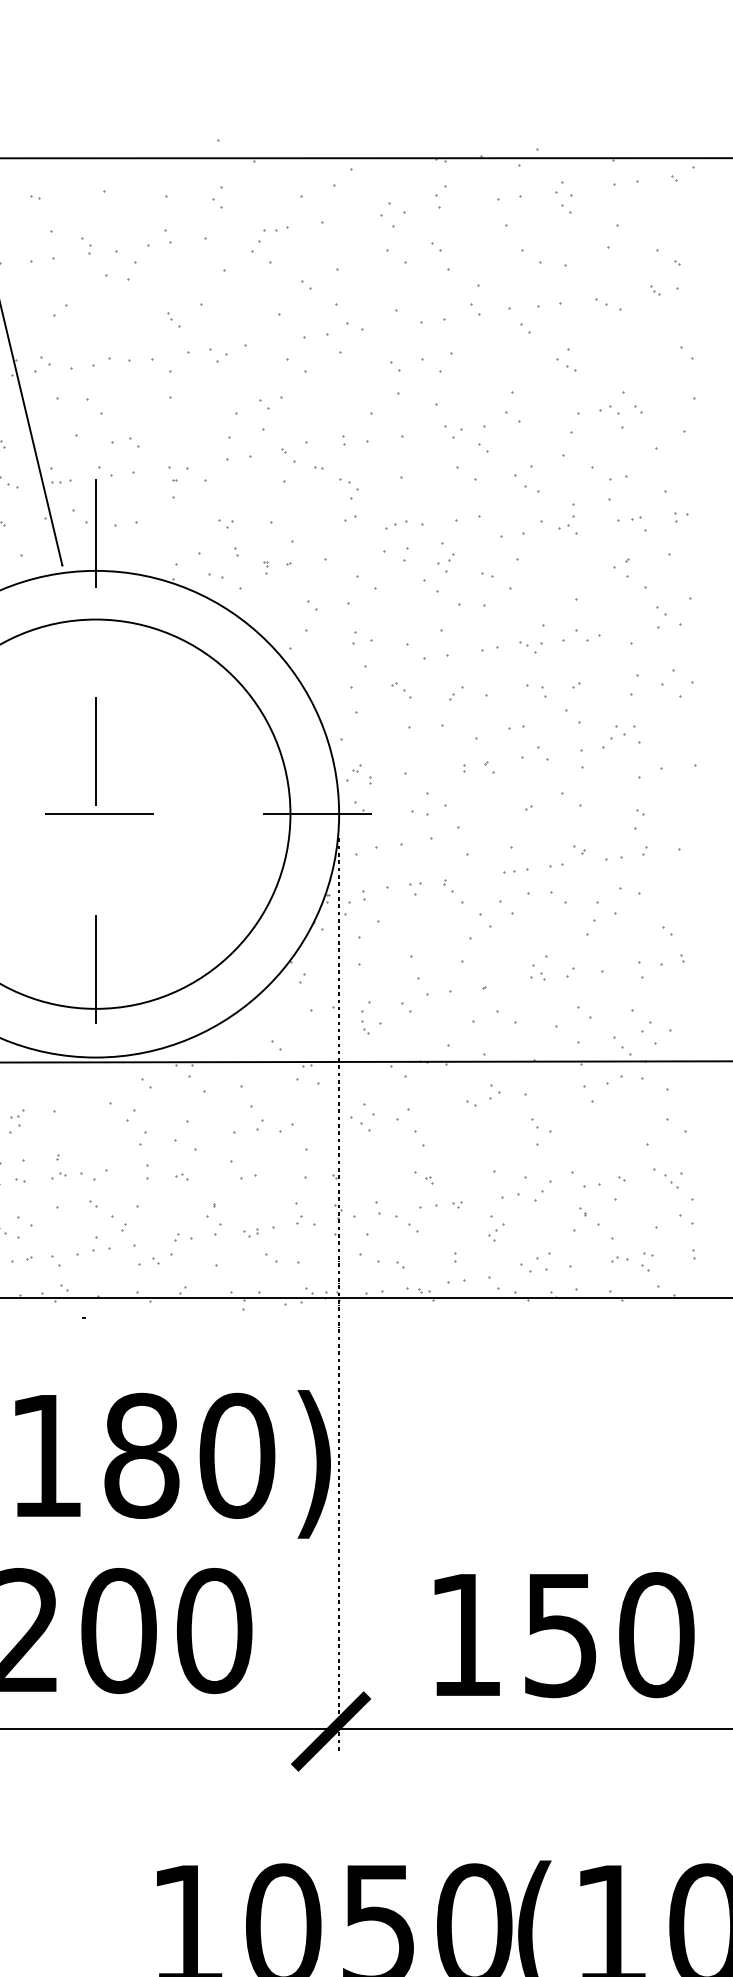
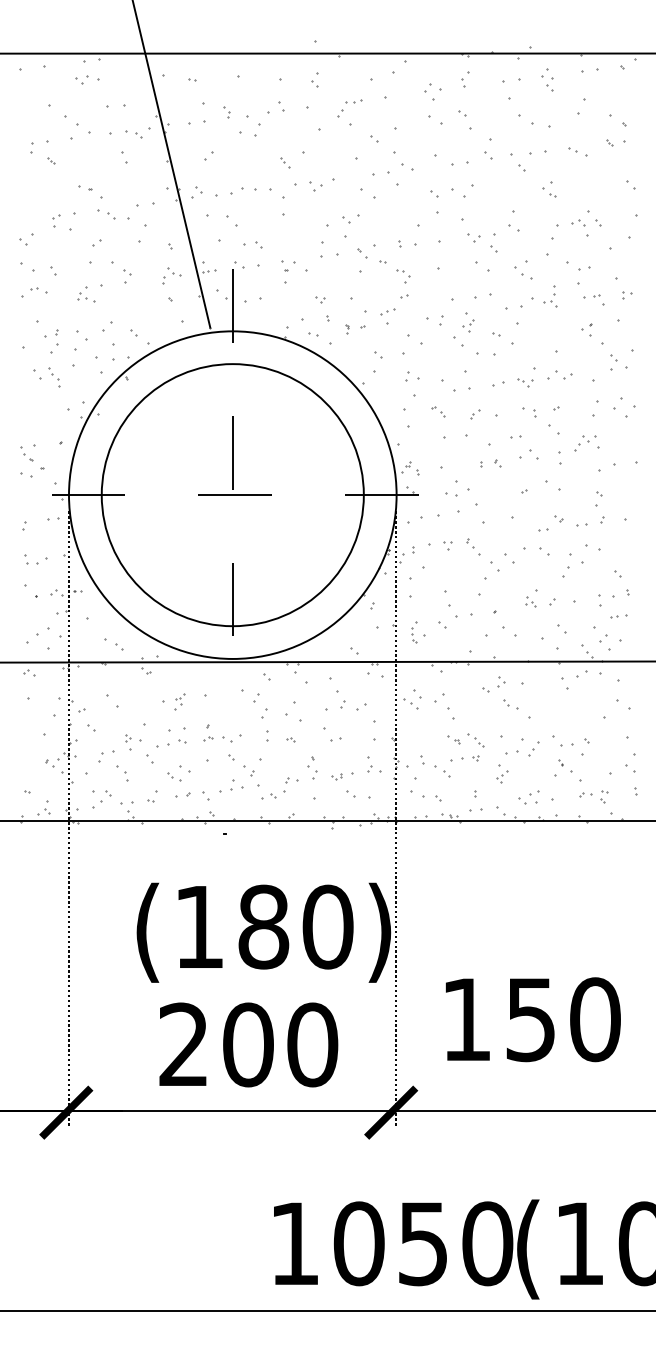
part: (395, 525) -> (387, 311), moved
part: (515, 871) -> (618, 616), moved
part: (541, 1125) -> (510, 704), moved
part: (665, 1178) -> (475, 740), moved
text: (563, 1634) -> (532, 1019), moved

